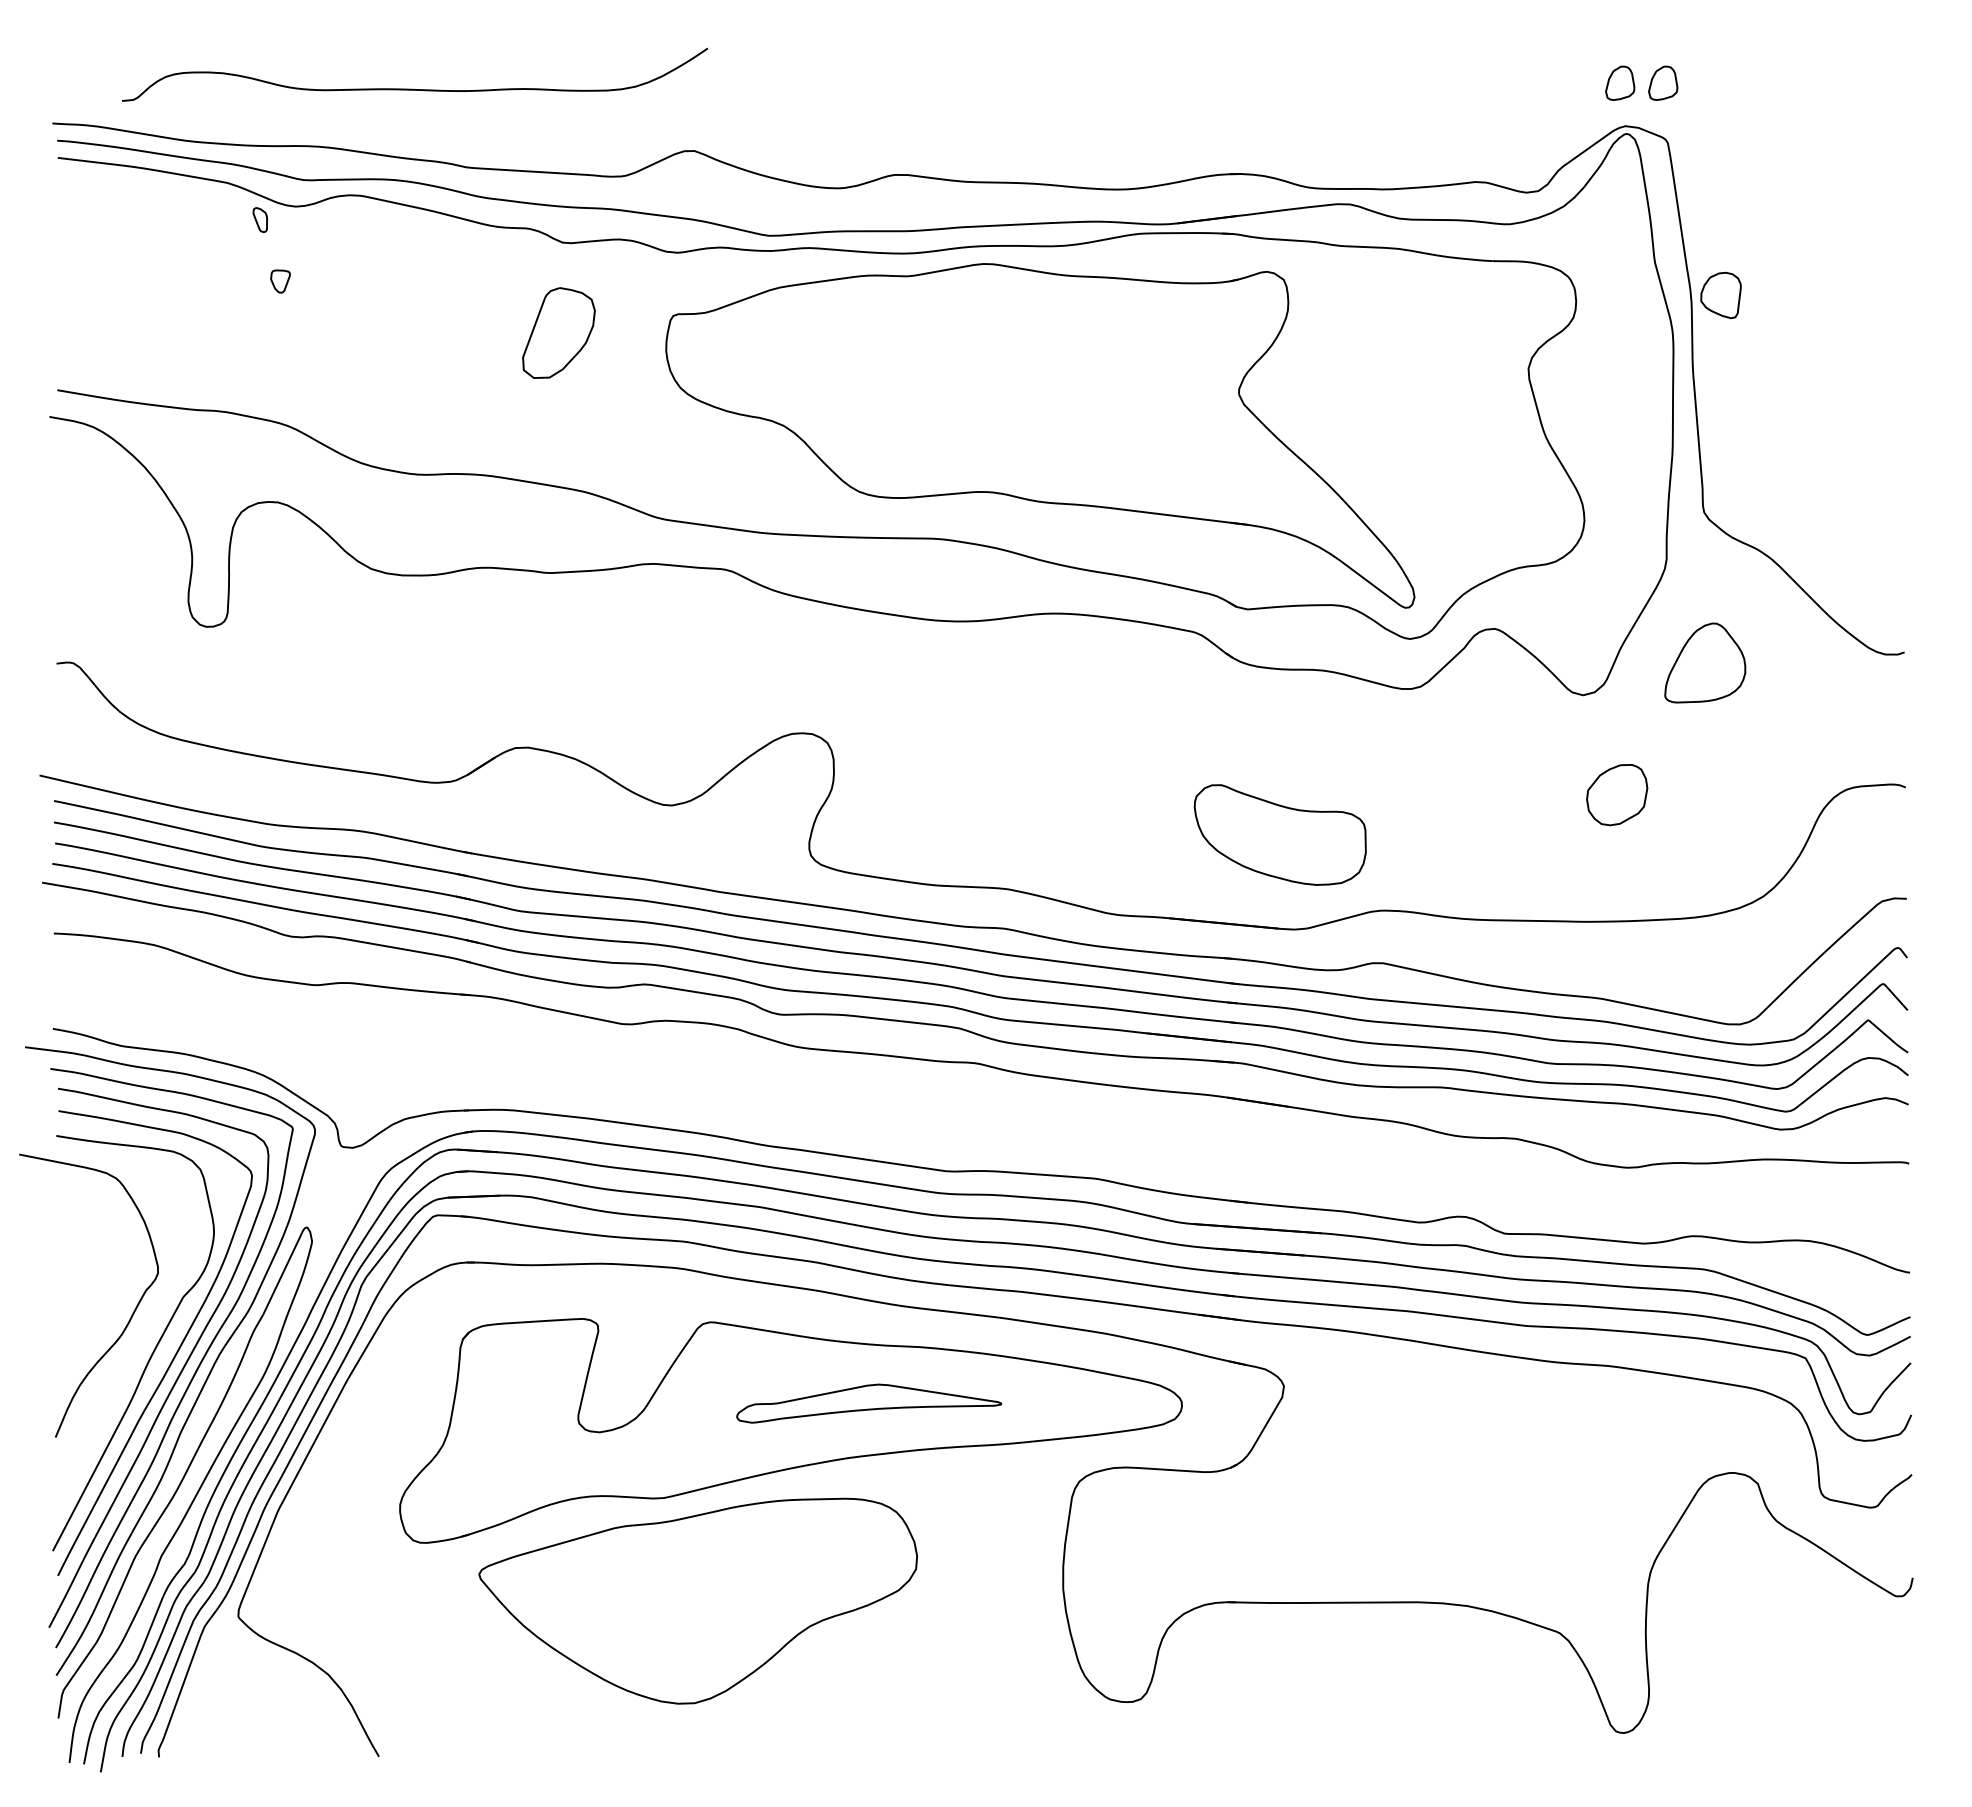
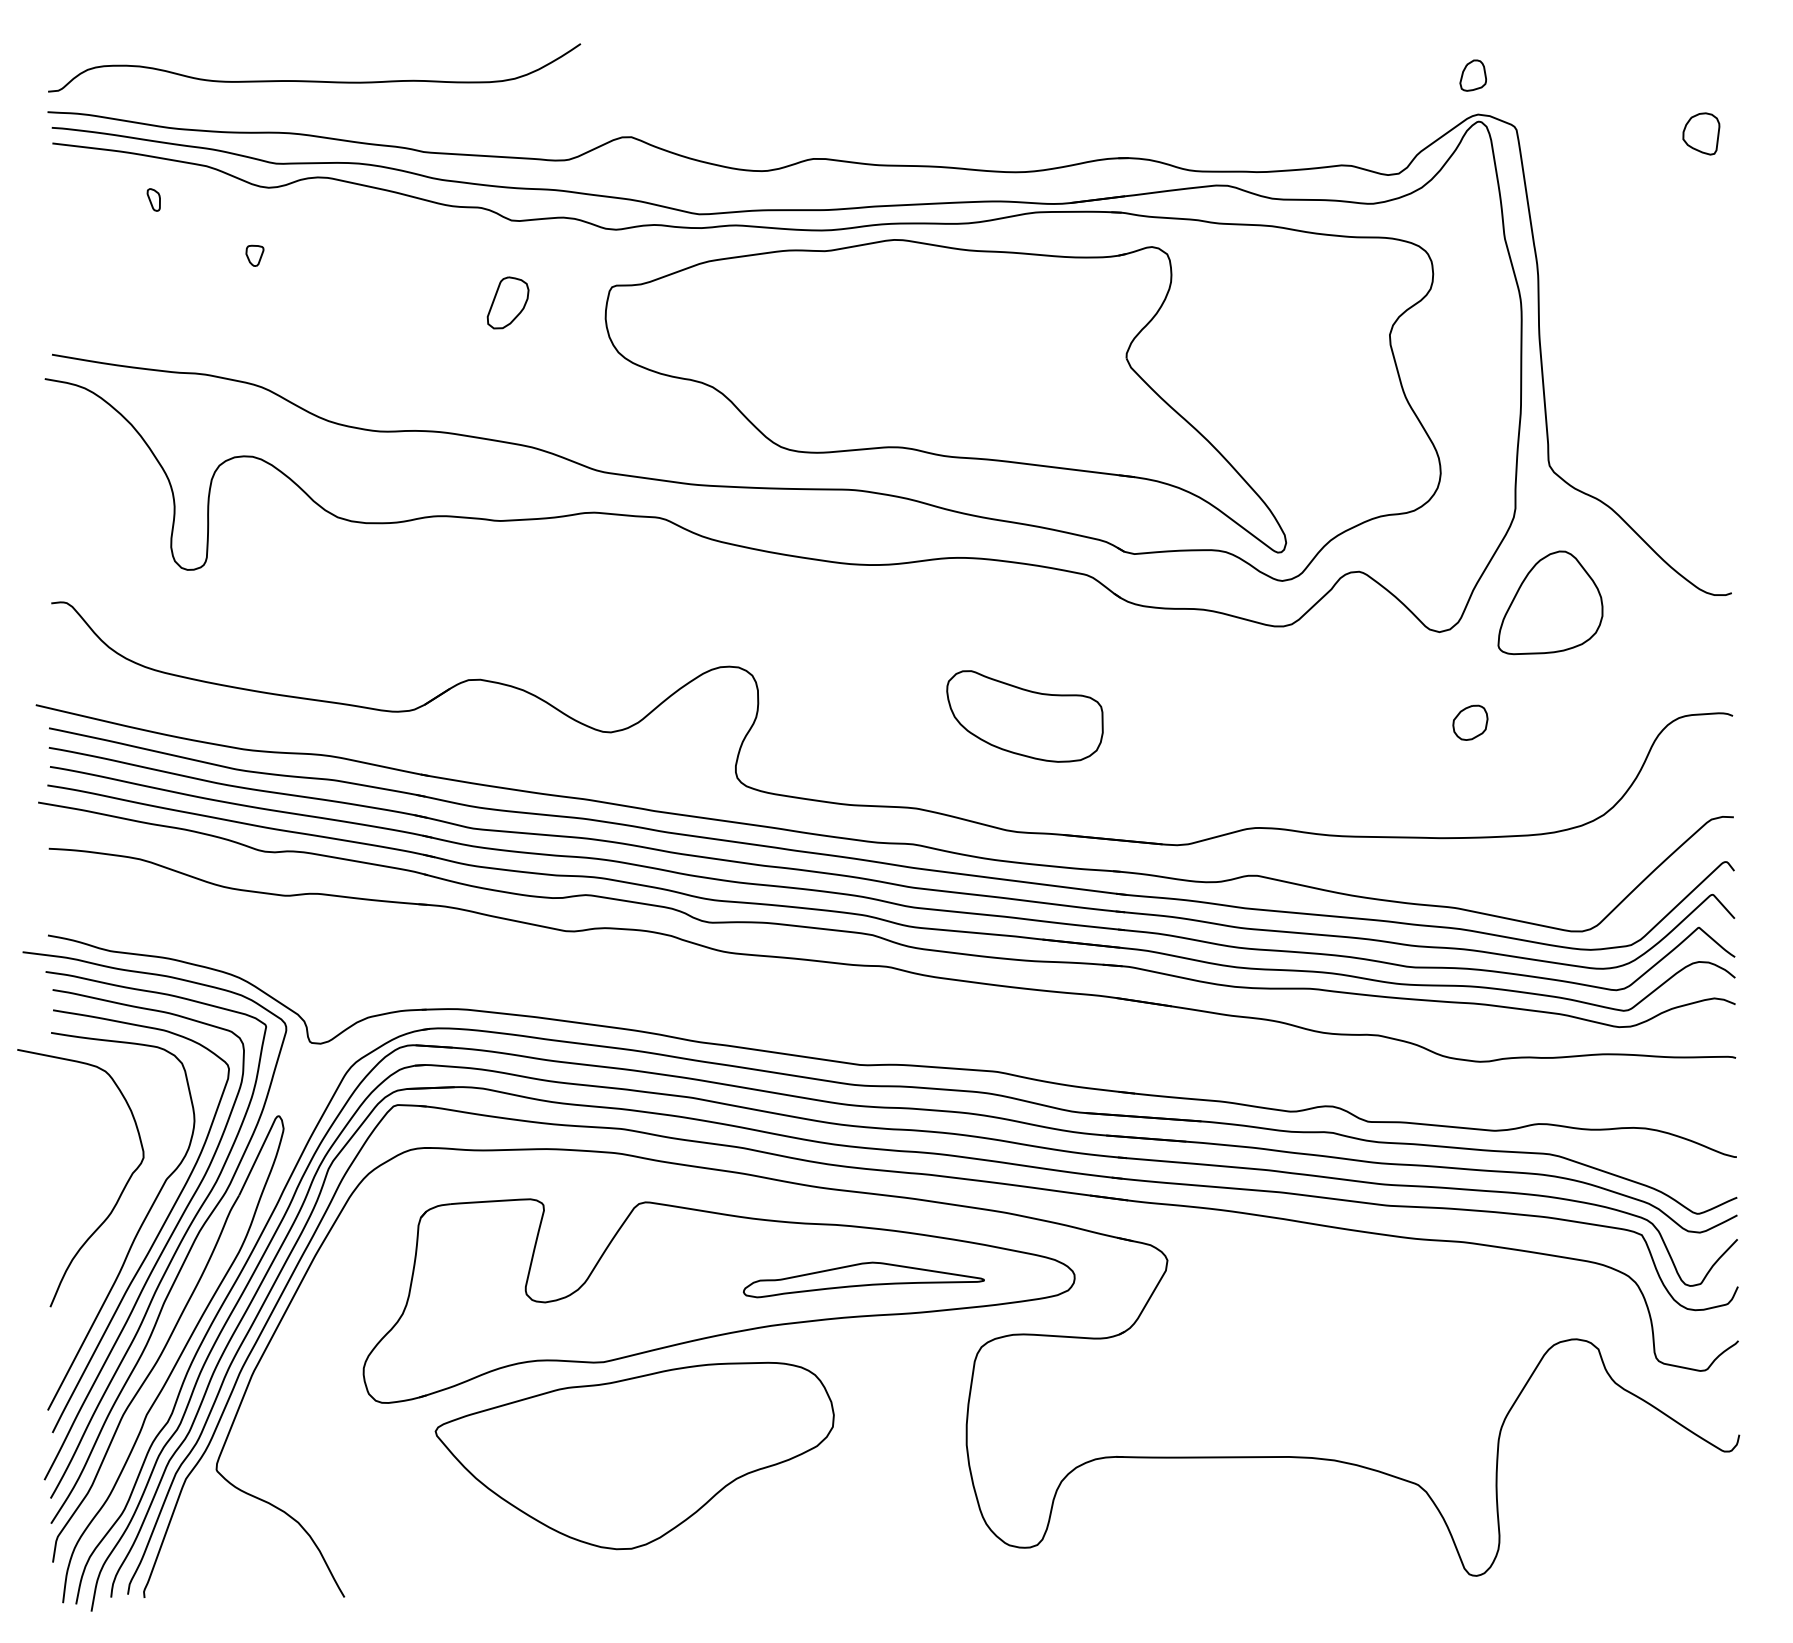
part: (1663, 82) -> (1512, 74), removed
curve: (413, 88) -> (313, 80), moved
part: (259, 219) -> (153, 199), moved
part: (1720, 295) -> (1700, 133), moved
part: (558, 333) -> (507, 303), size x0.62
part: (1705, 662) -> (1550, 602), size x1.43
part: (1616, 794) -> (1469, 722), size x0.62
part: (1279, 834) -> (1024, 716), moved
part: (869, 1403) -> (864, 1279), moved

